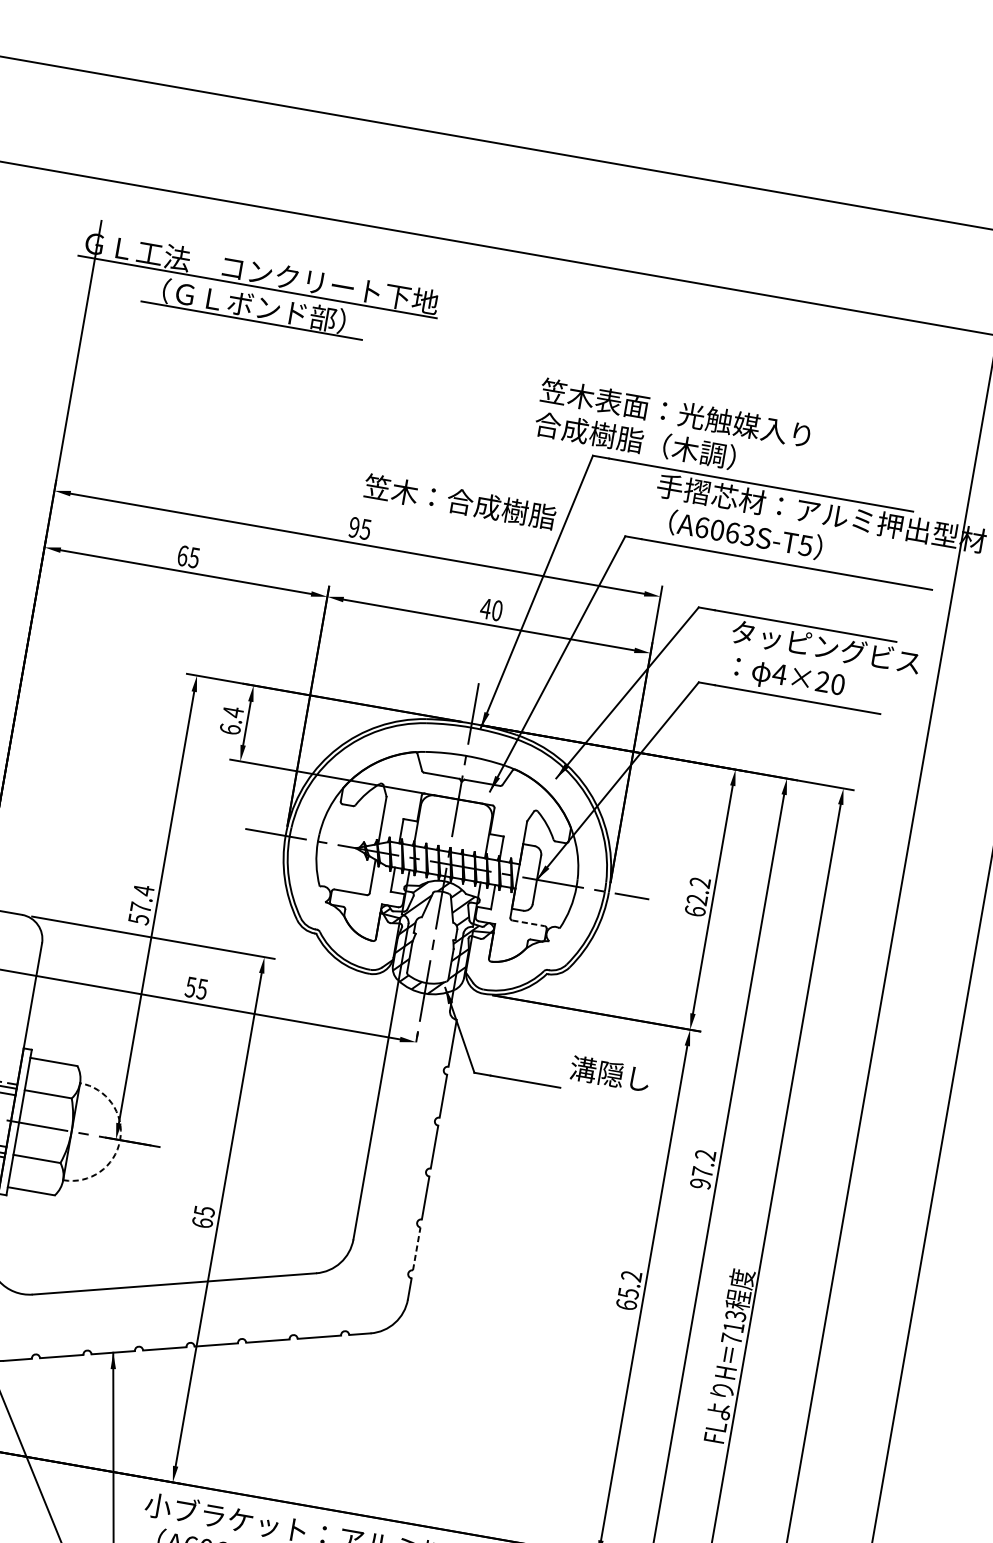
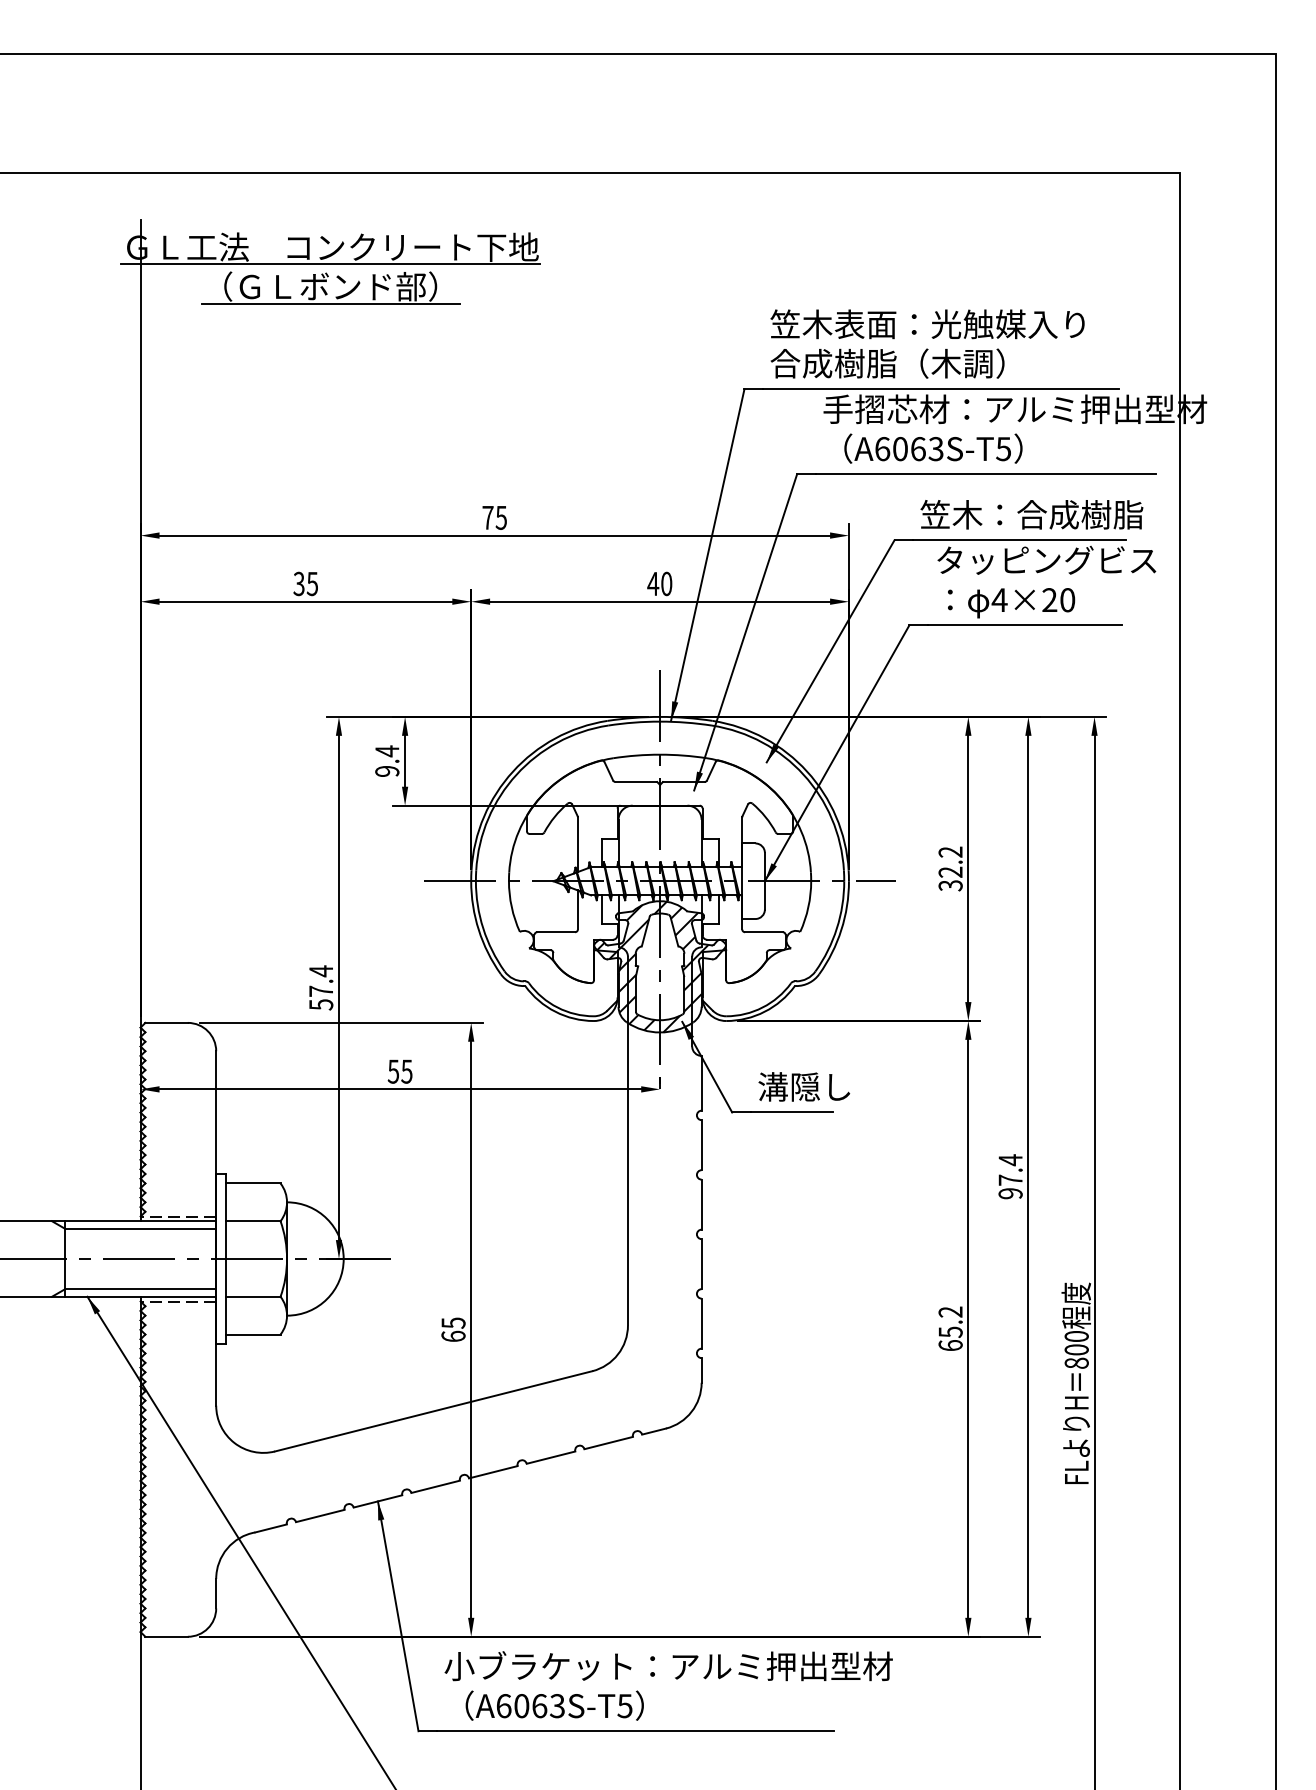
text: (672, 429) -> (927, 343), moved
text: (459, 501) -> (1031, 514), moved
text: (353, 527) -> (487, 517), 95 -> 75
text: (182, 555) -> (298, 583), 65 -> 35
text: (230, 728) -> (387, 770), 6.4 -> 9.4
text: (695, 911) -> (950, 885), 62.2 -> 32.2
line: (528, 923) -> (763, 932), dashed -> solid
text: (610, 1073) -> (804, 1086), moved
arc: (119, 1140) -> (343, 1259), dashed -> solid
text: (705, 1155) -> (1010, 1160), 97.2 -> 97.4
line: (416, 1248) -> (701, 1323), dashed -> solid
text: (733, 1327) -> (1076, 1349), 713 -> 800

